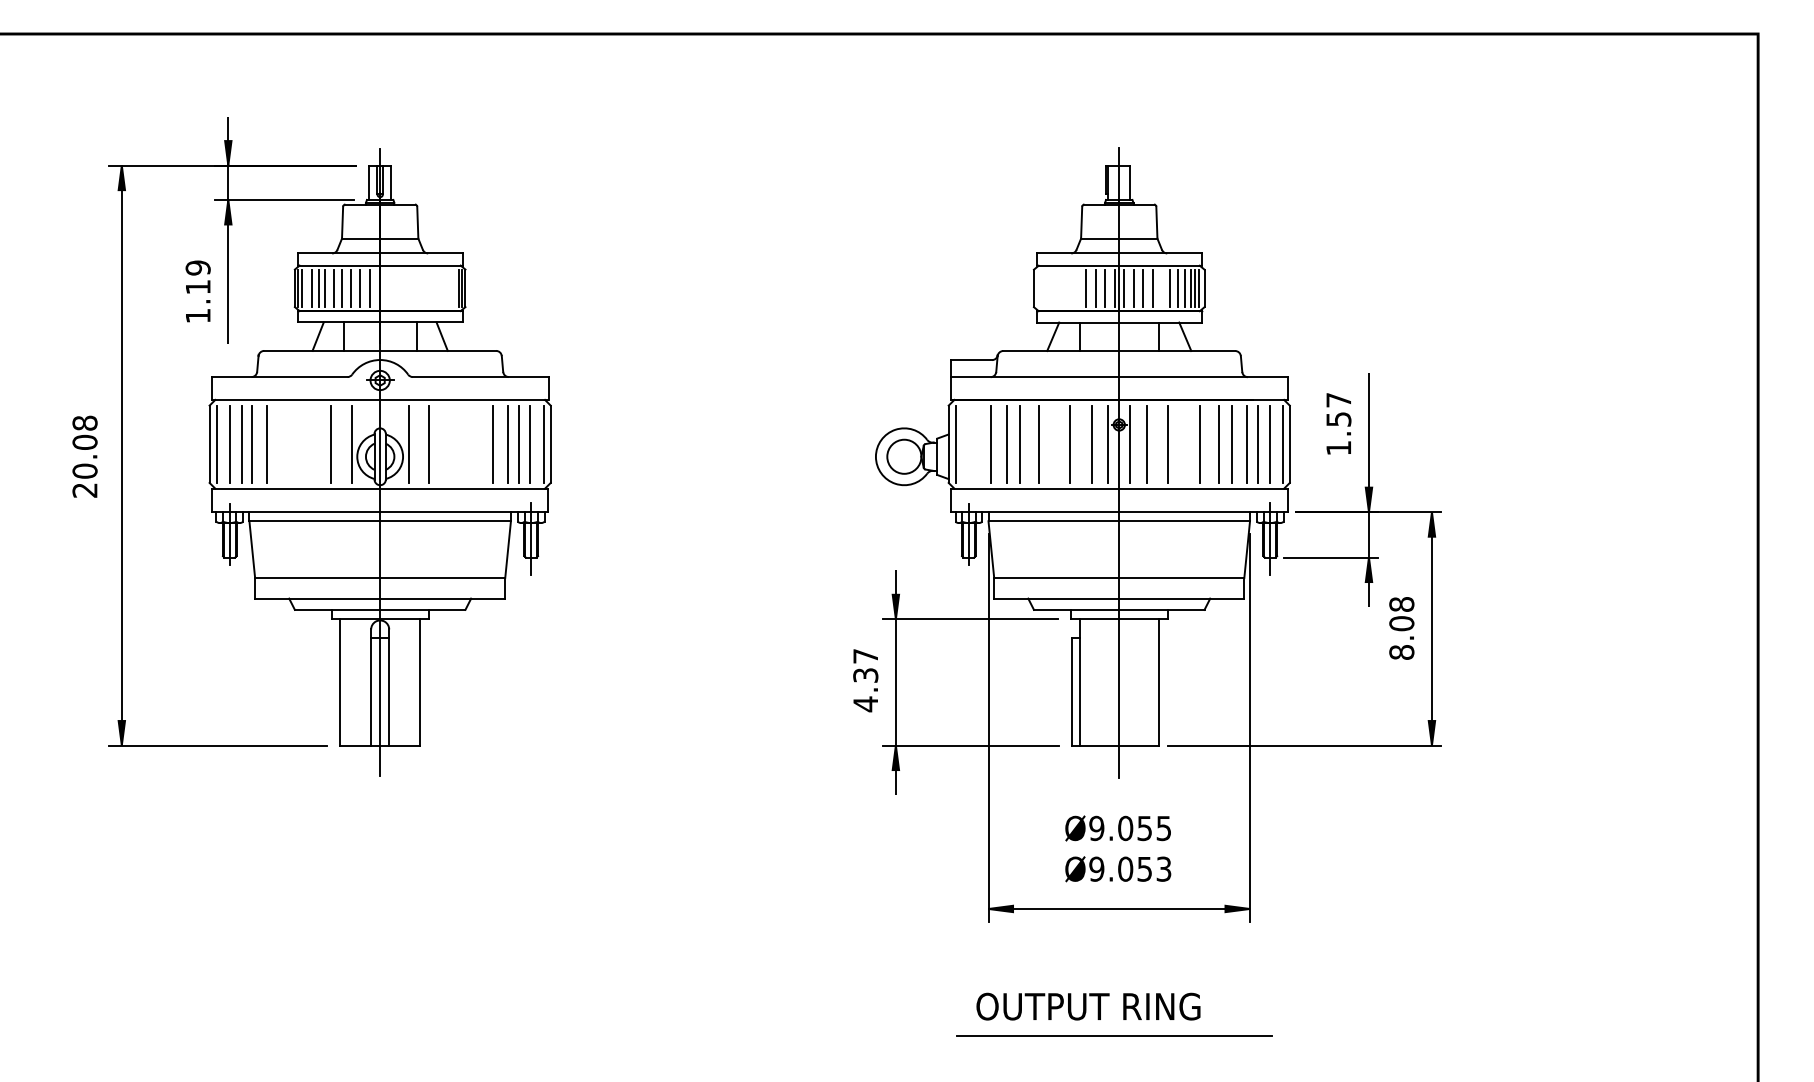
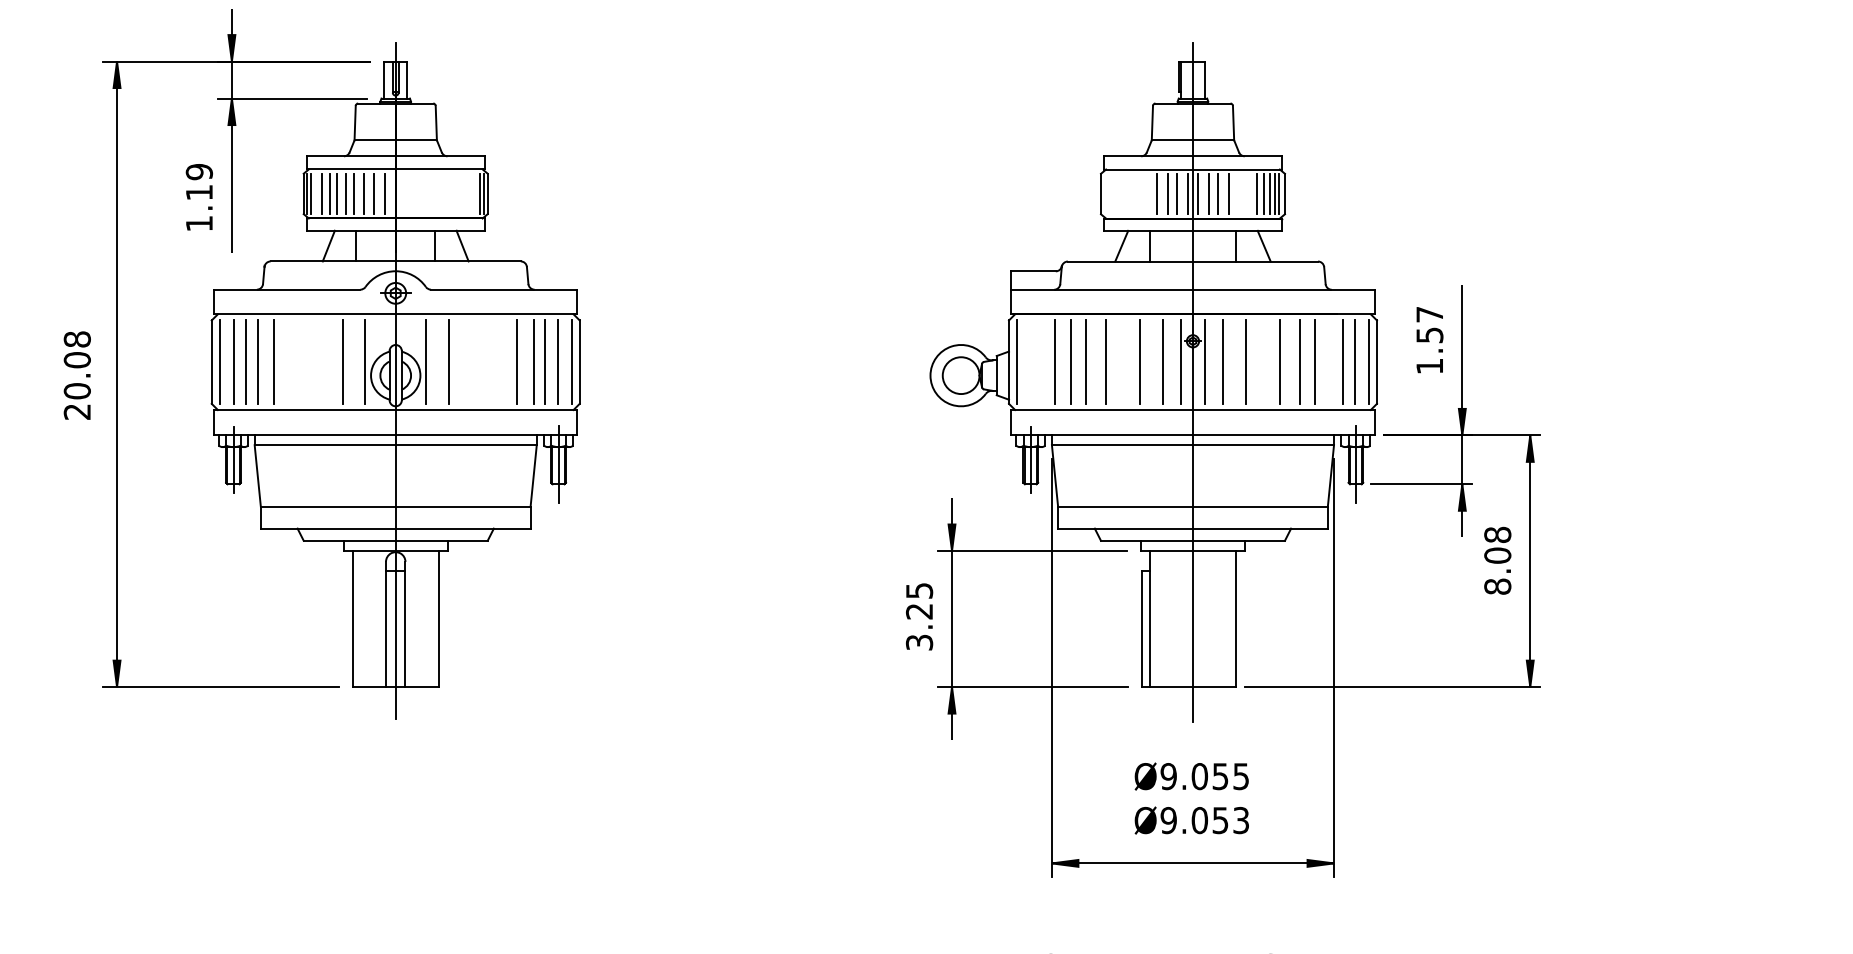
line: (1170, 288) -> (1248, 194), removed
line: (1247, 443) -> (1331, 361), removed
text: (865, 680) -> (919, 616), 4.37 -> 3.25

